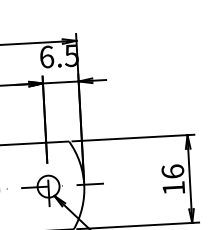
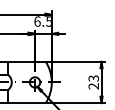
text: (172, 180) -> (93, 82), 16 -> 23

